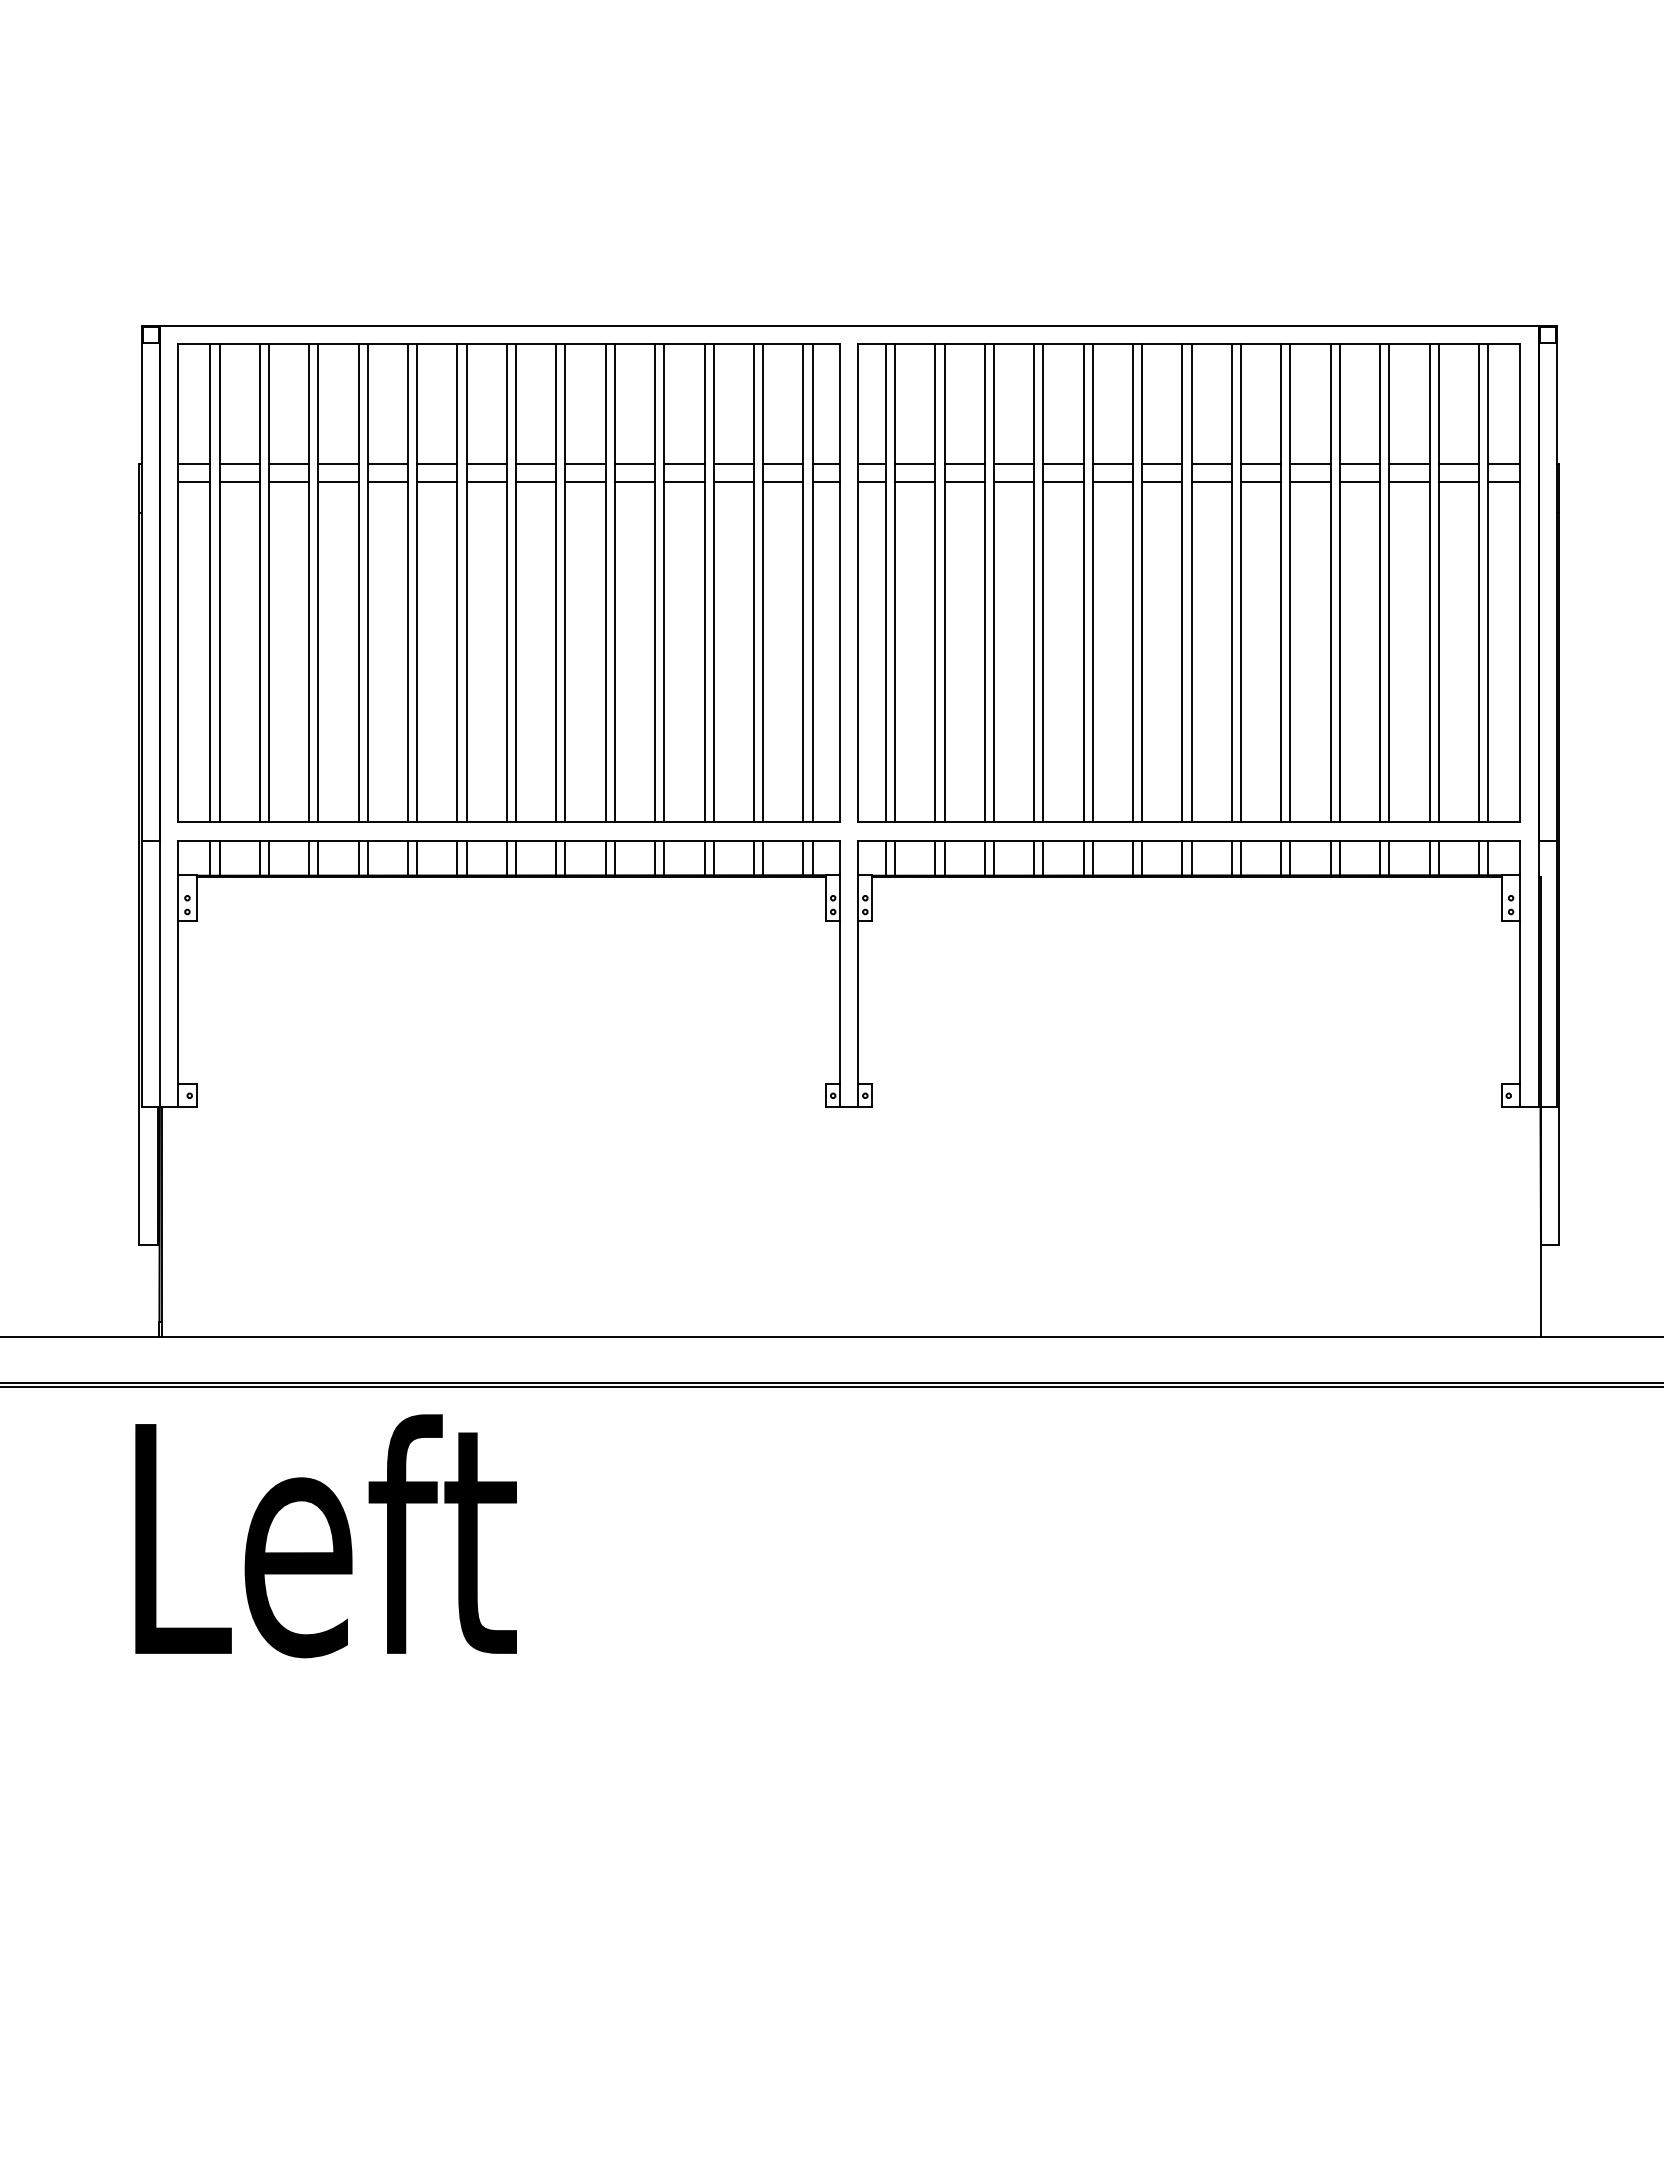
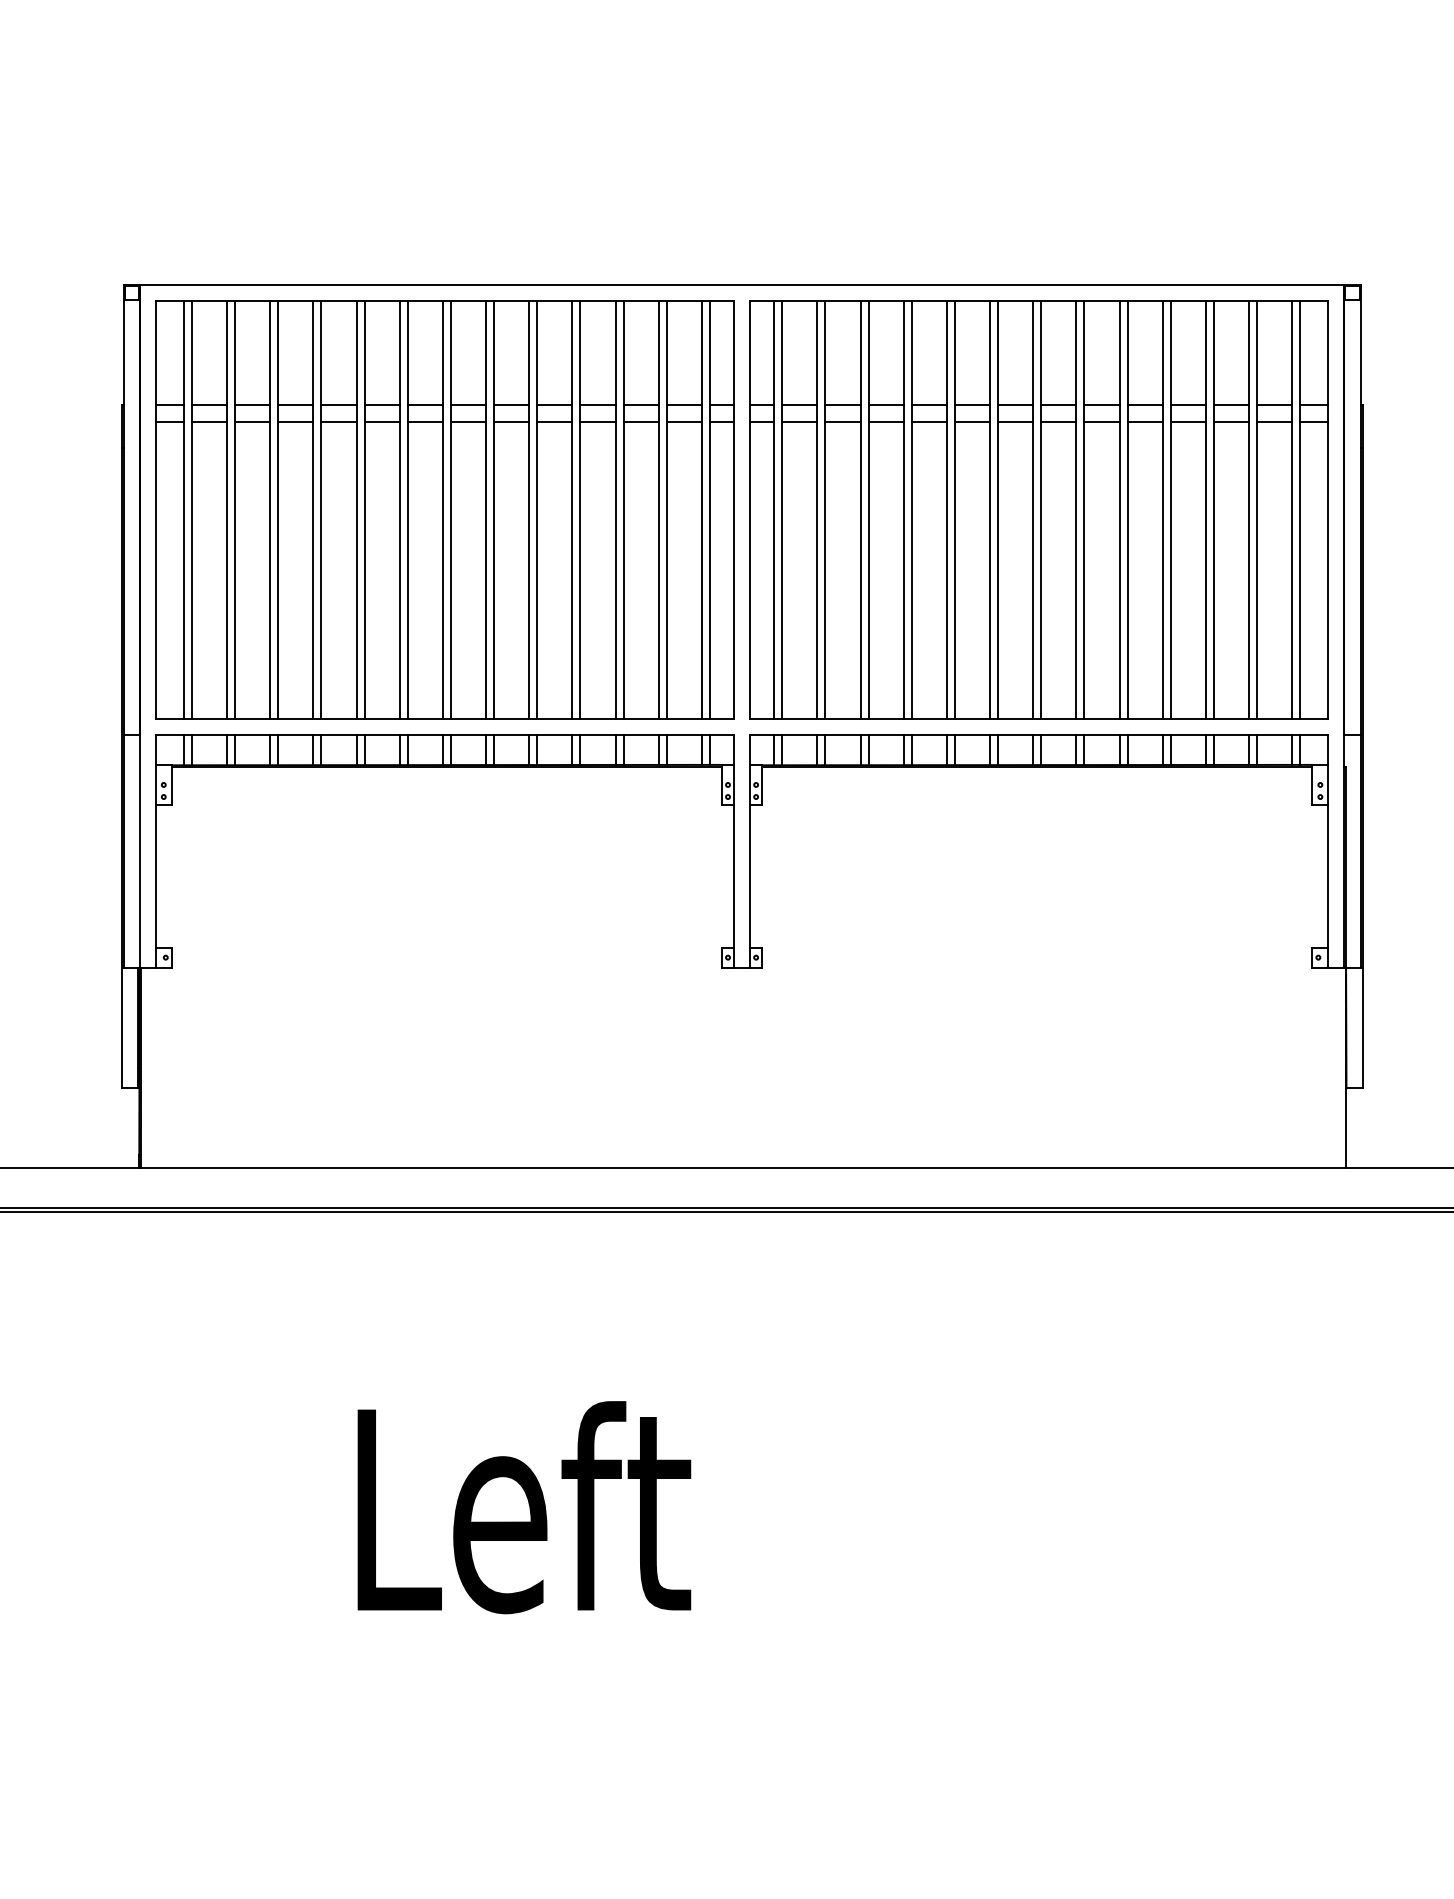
text: (325, 1536) -> (523, 1507), moved

